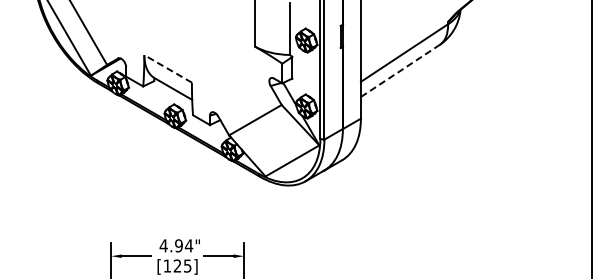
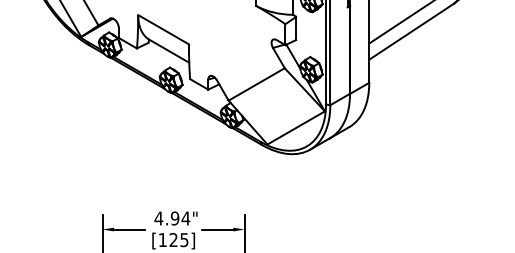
line: (167, 68) -> (162, 29), dashed -> solid
line: (400, 70) -> (411, 31), dashed -> solid

